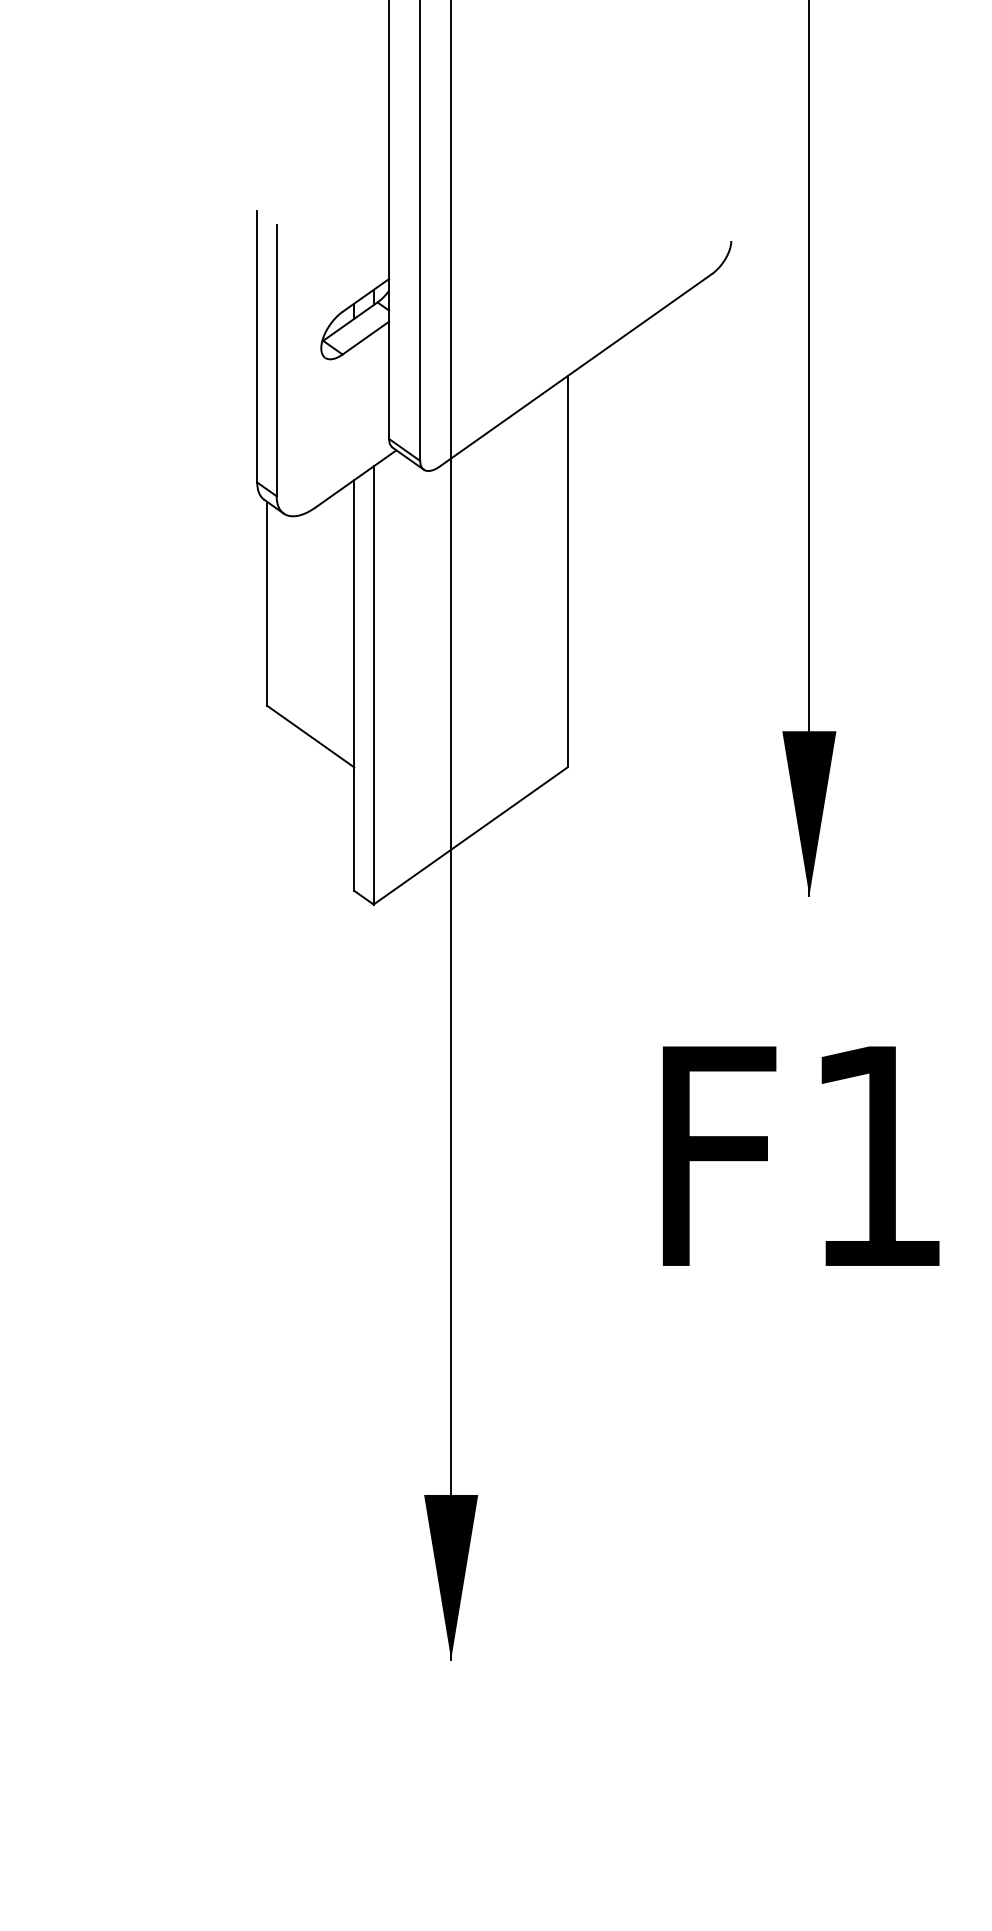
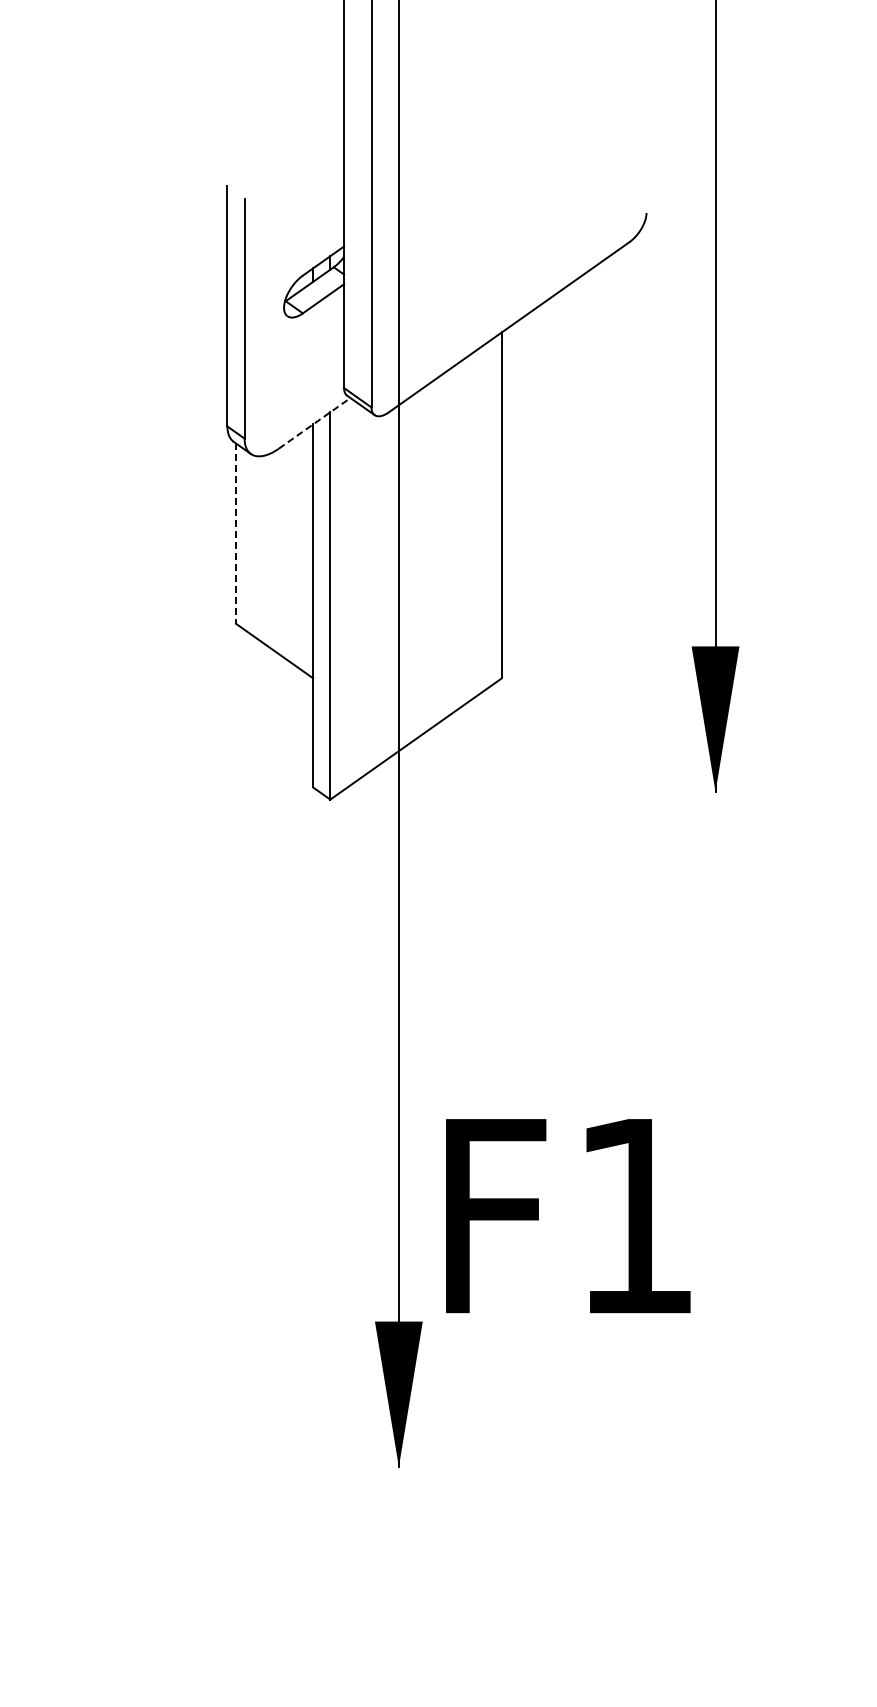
line: (355, 479) -> (314, 423), solid -> dashed
line: (267, 604) -> (236, 534), solid -> dashed
text: (801, 1156) -> (568, 1216), moved

